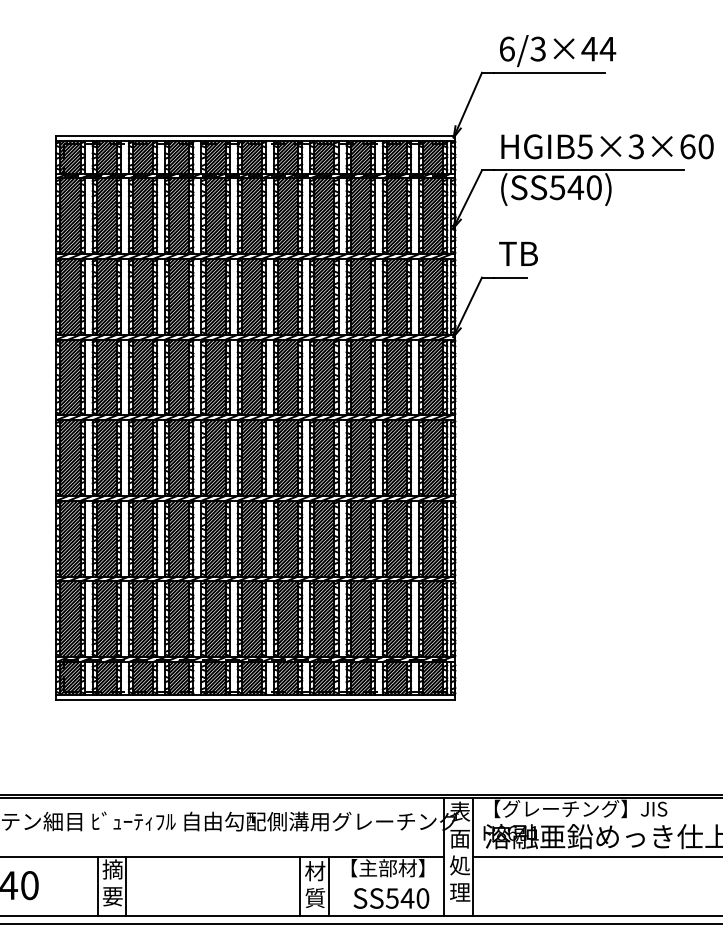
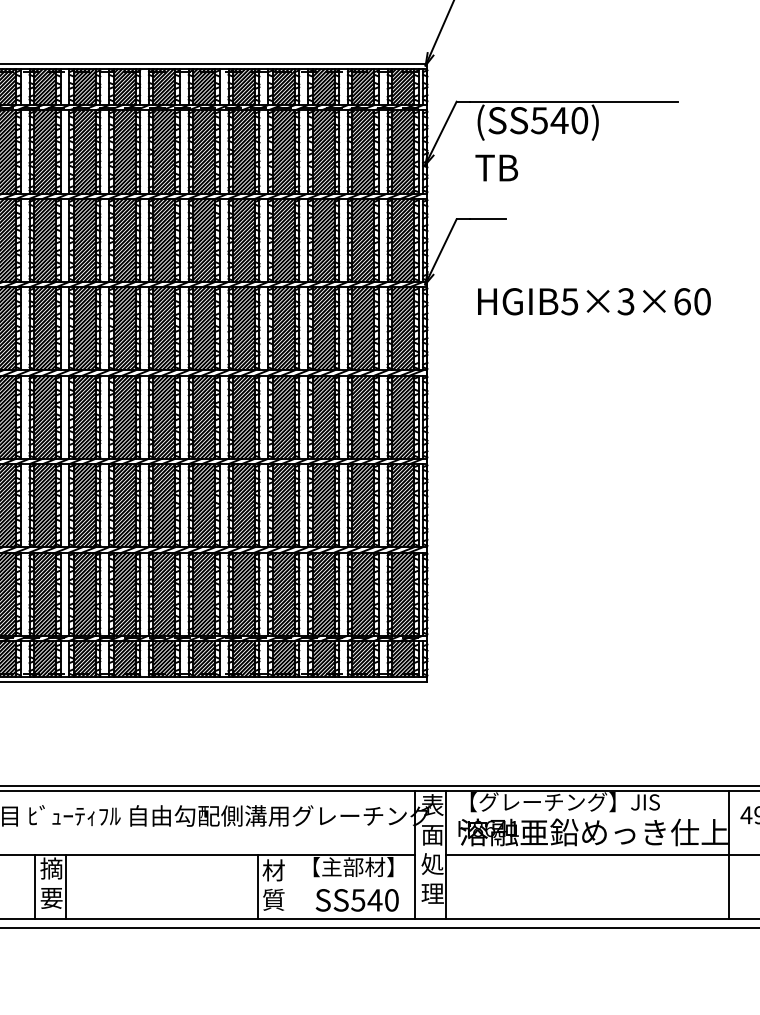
text: (607, 146) -> (594, 301), moved
text: (518, 253) -> (496, 167), moved
line: (328, 886) -> (288, 887), removed

